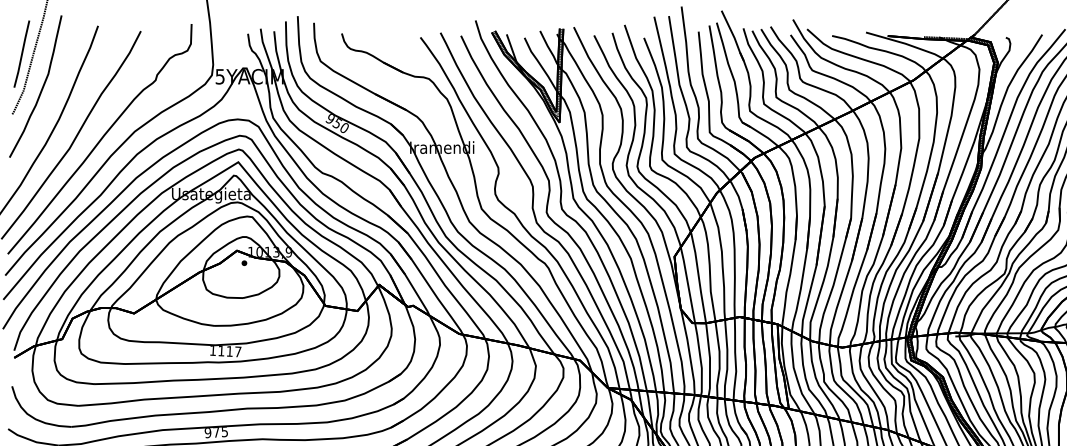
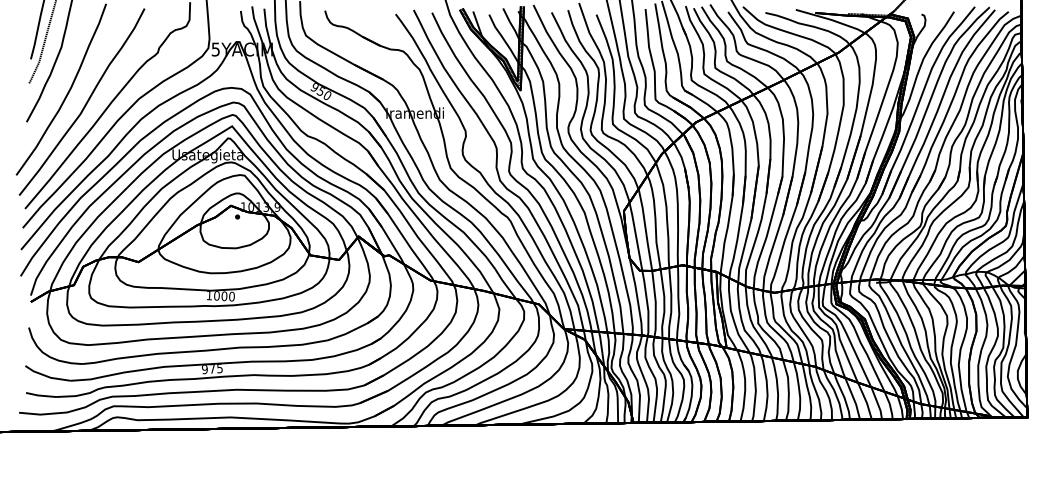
text: (229, 351) -> (224, 296), 1117 -> 1000

